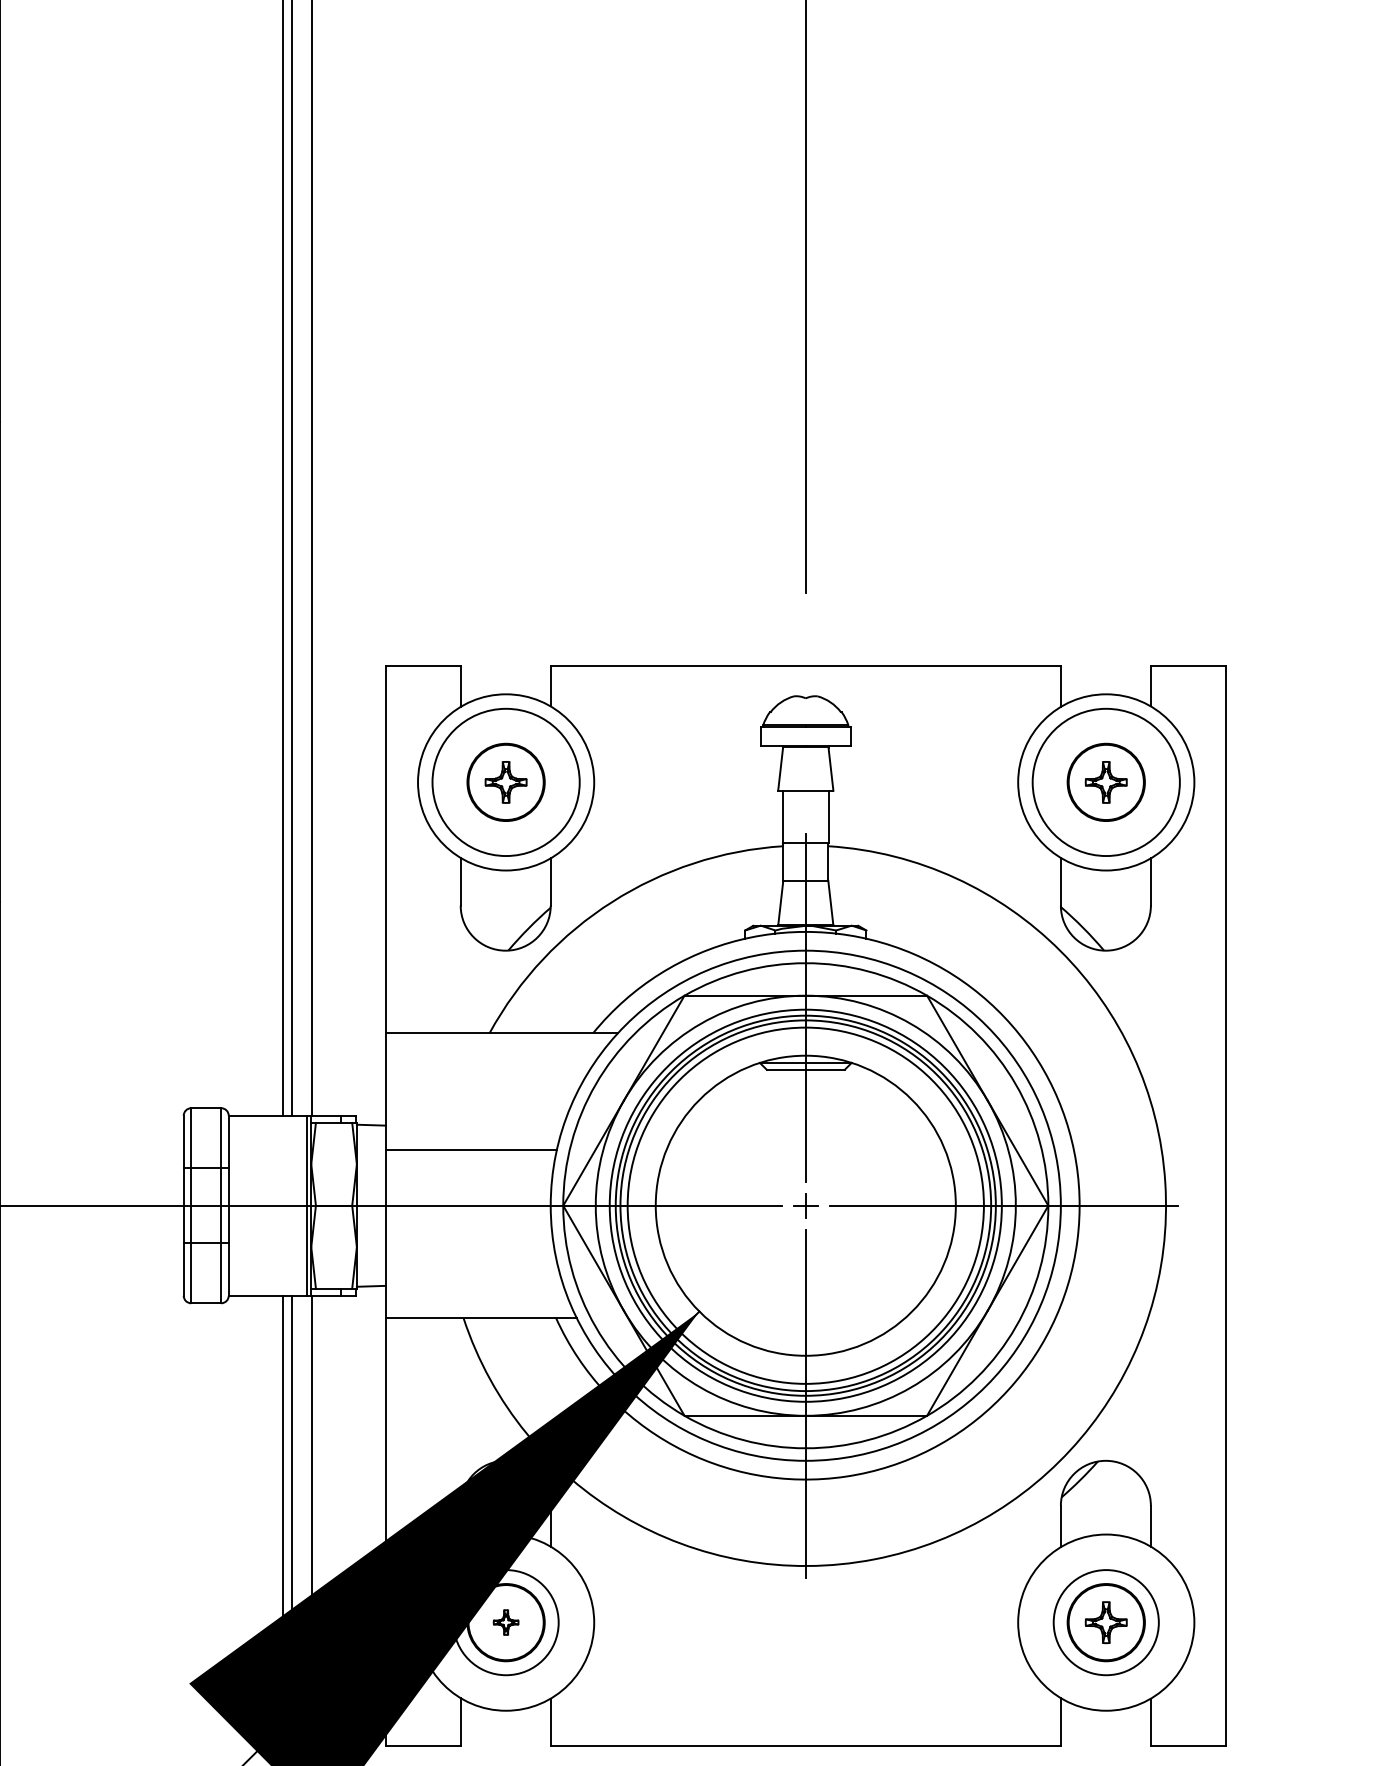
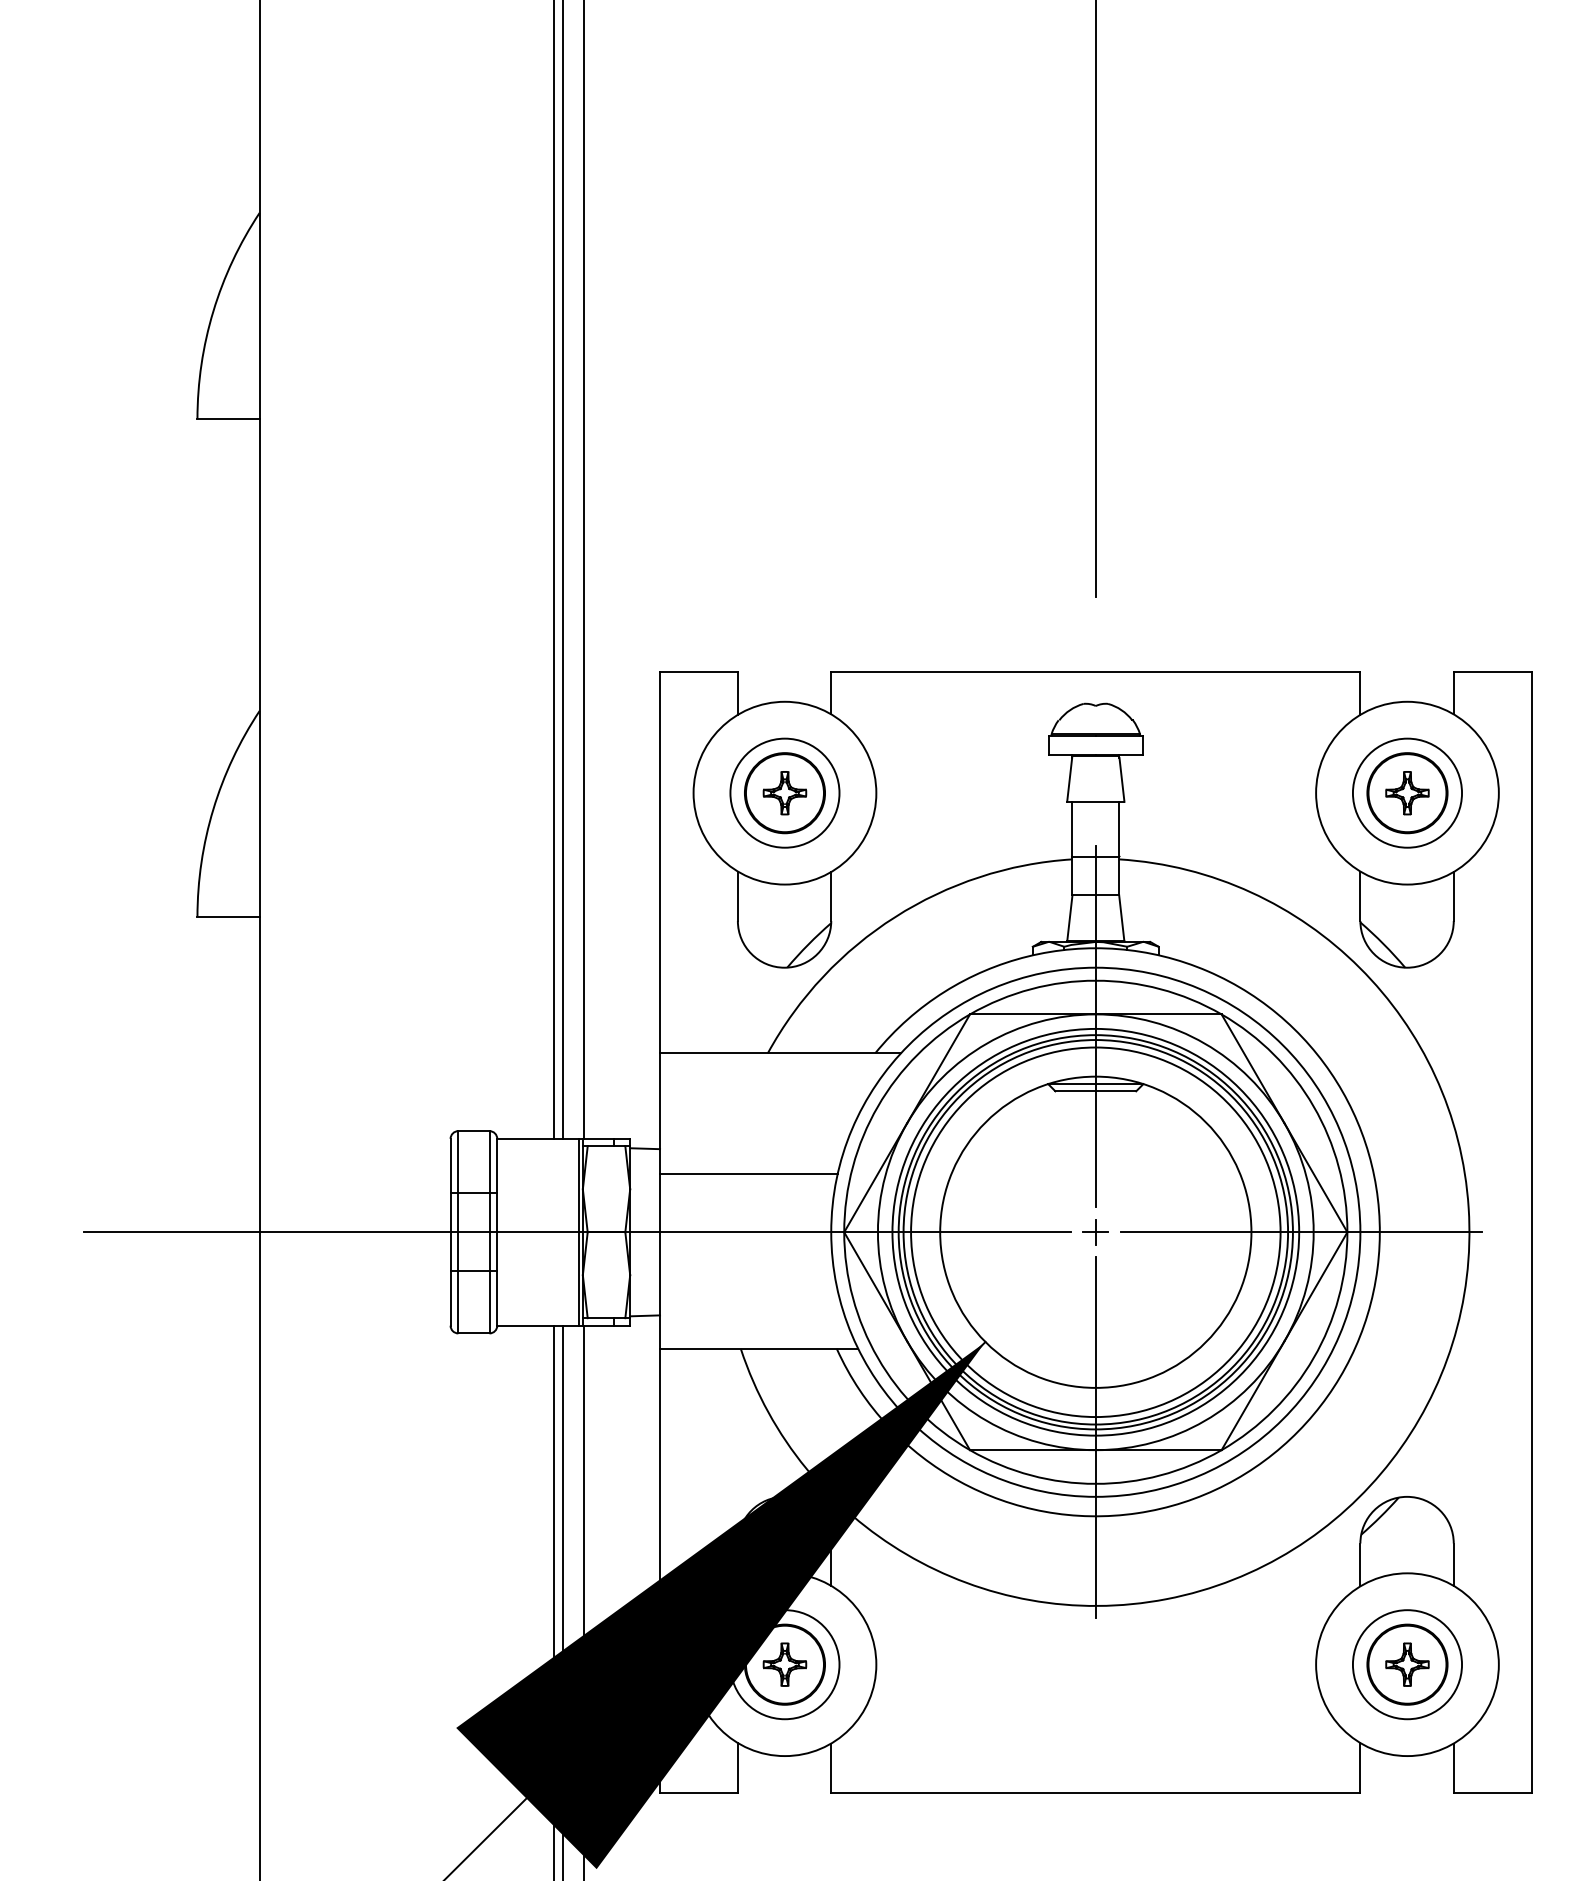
circle: (505, 781) -> (784, 792), size x0.71
circle: (1106, 781) -> (1407, 792), size x0.71
part: (505, 1622) -> (784, 1664), size x1.67

